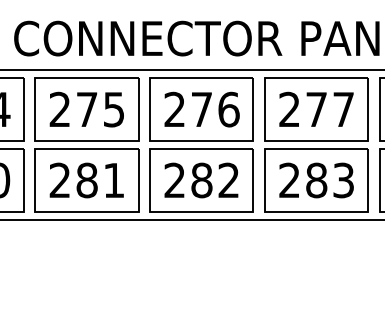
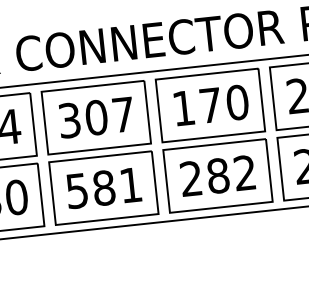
text: (86, 109) -> (95, 117), 275 -> 307
text: (201, 109) -> (210, 105), 276 -> 170
text: (59, 180) -> (76, 191), 281 -> 581

